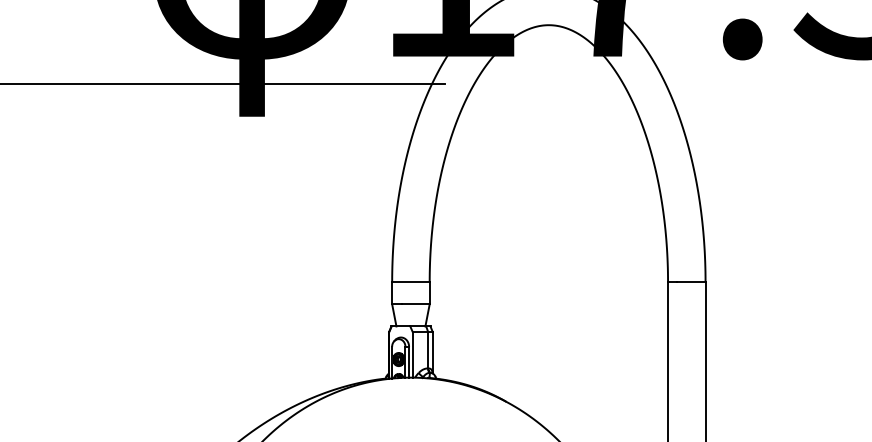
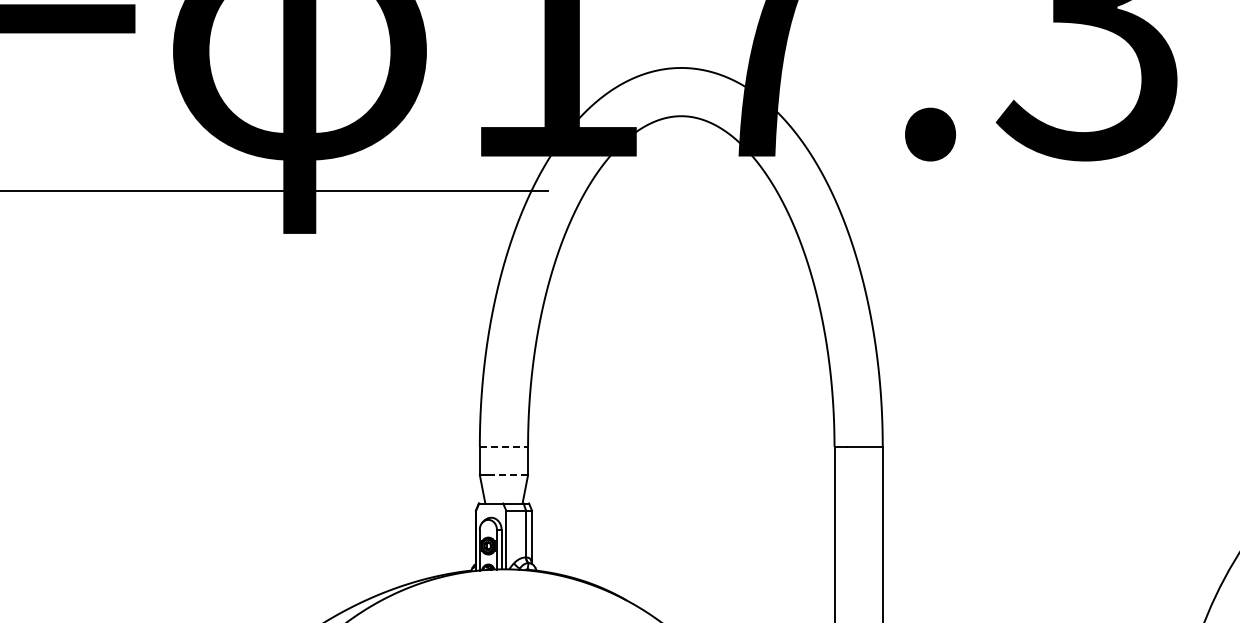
line: (411, 282) -> (504, 446), solid -> dashed
line: (415, 304) -> (509, 475), solid -> dashed

